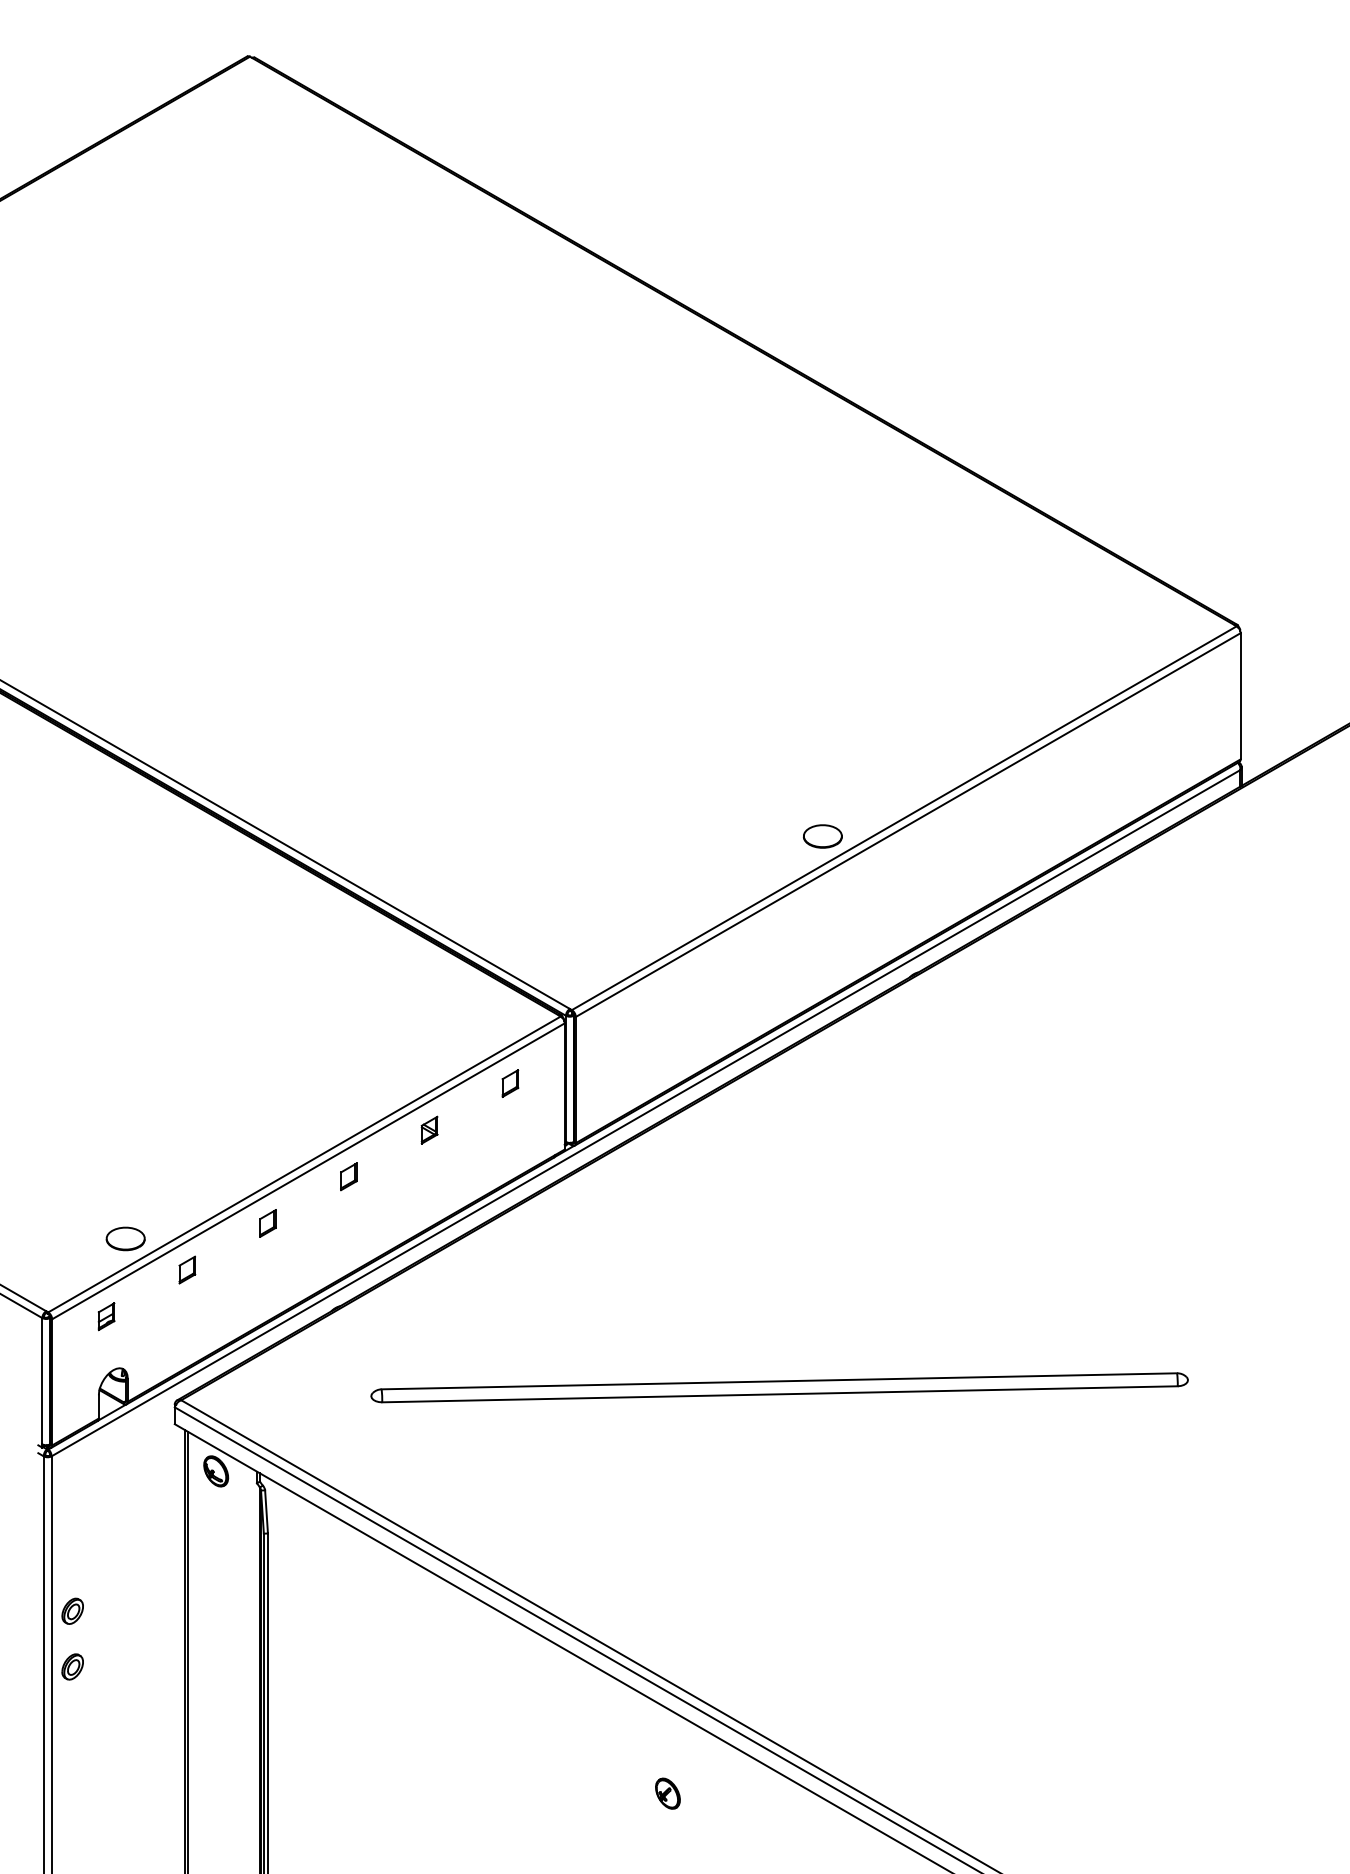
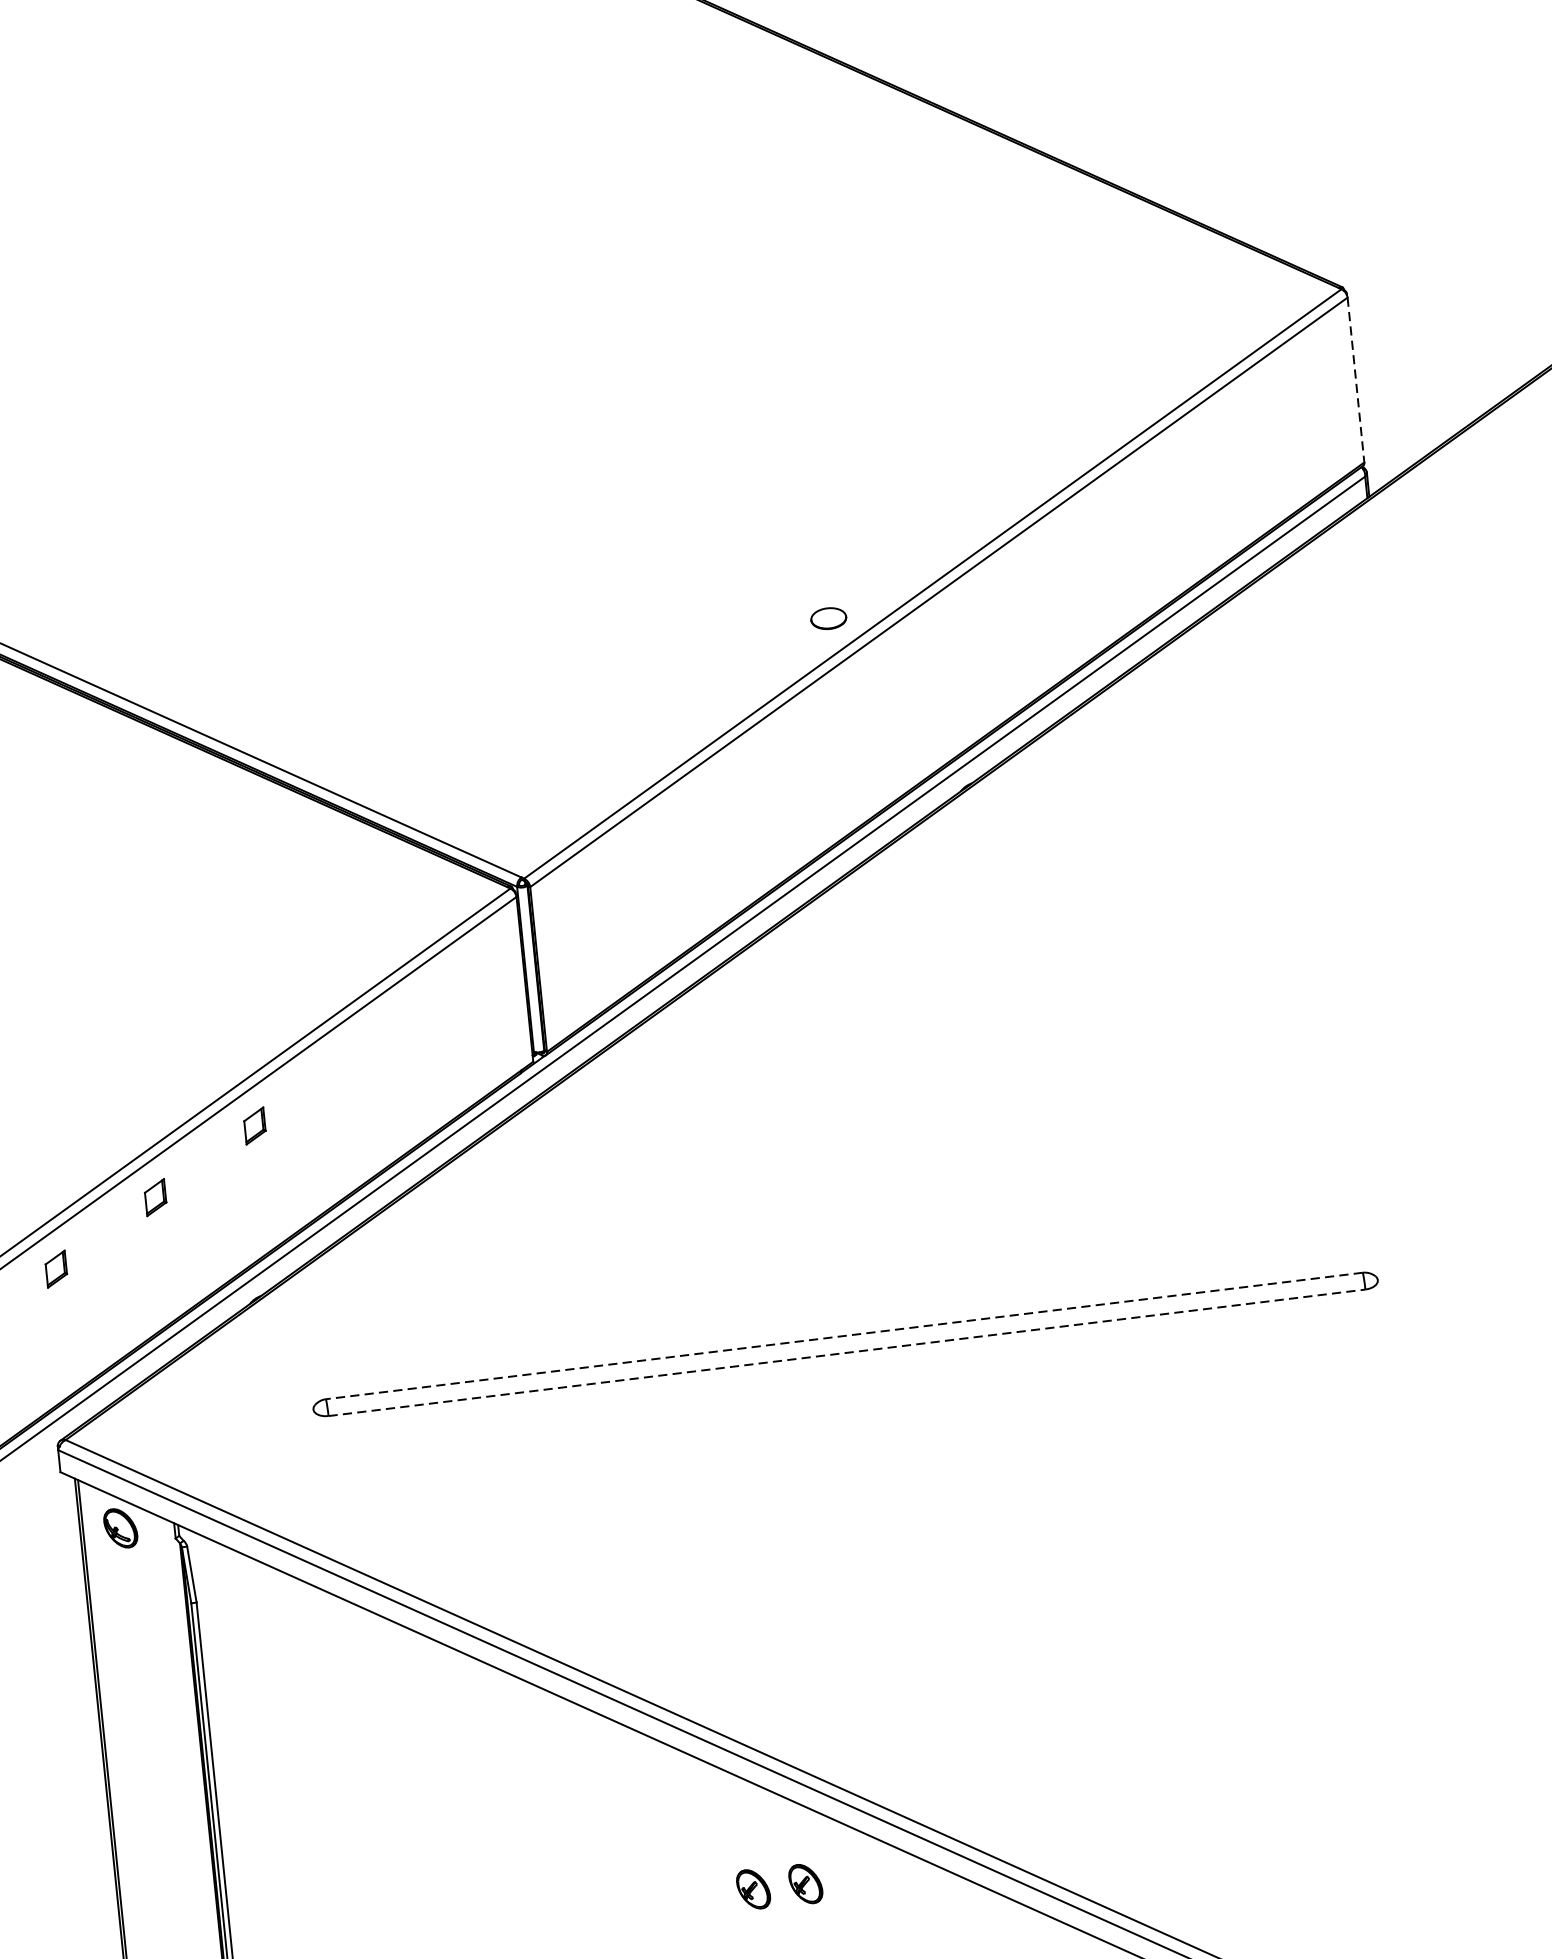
line: (1240, 696) -> (1355, 380), solid -> dashed
part: (822, 836) -> (828, 618), size x0.7
part: (510, 1083) -> (453, 982), removed
part: (429, 1129) -> (354, 1053), removed
line: (779, 1381) -> (844, 1336), solid -> dashed
line: (780, 1394) -> (847, 1353), solid -> dashed
part: (707, 1793) -> (805, 1883), added

